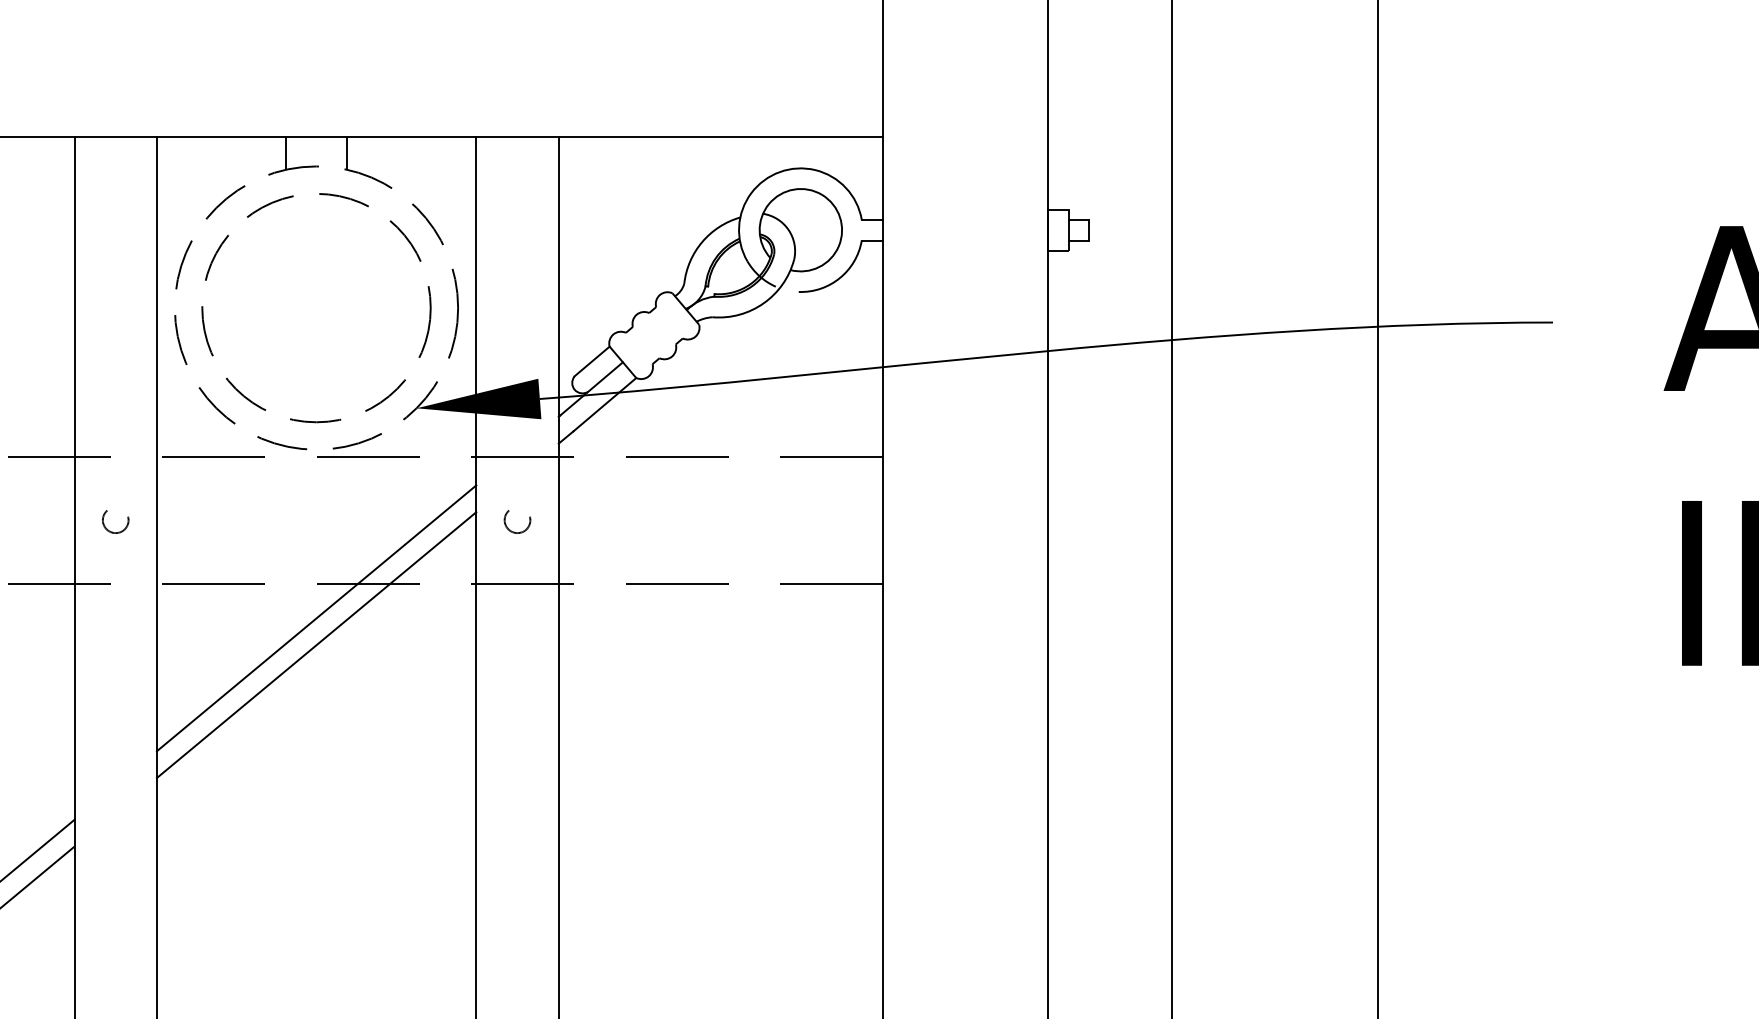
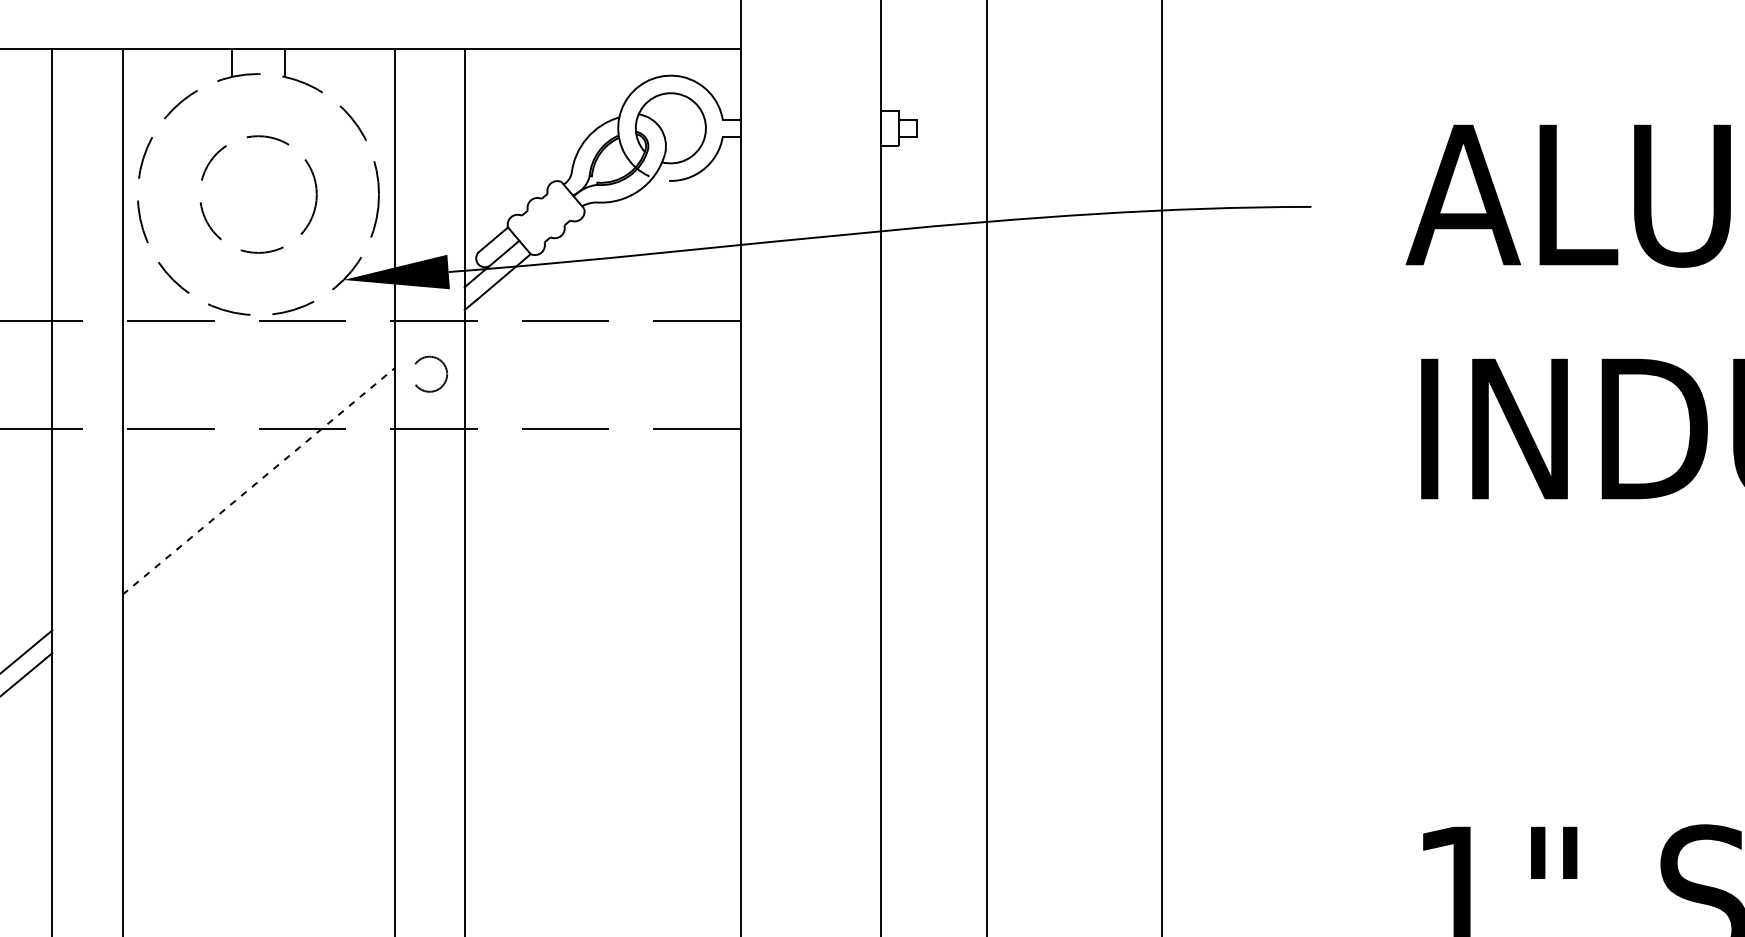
circle: (316, 307) -> (258, 194), size x0.6
circle: (115, 521) -> (87, 376), removed
circle: (517, 521) -> (429, 376), size x1.6
line: (316, 617) -> (258, 458), removed
line: (316, 644) -> (258, 481), solid -> dashed

